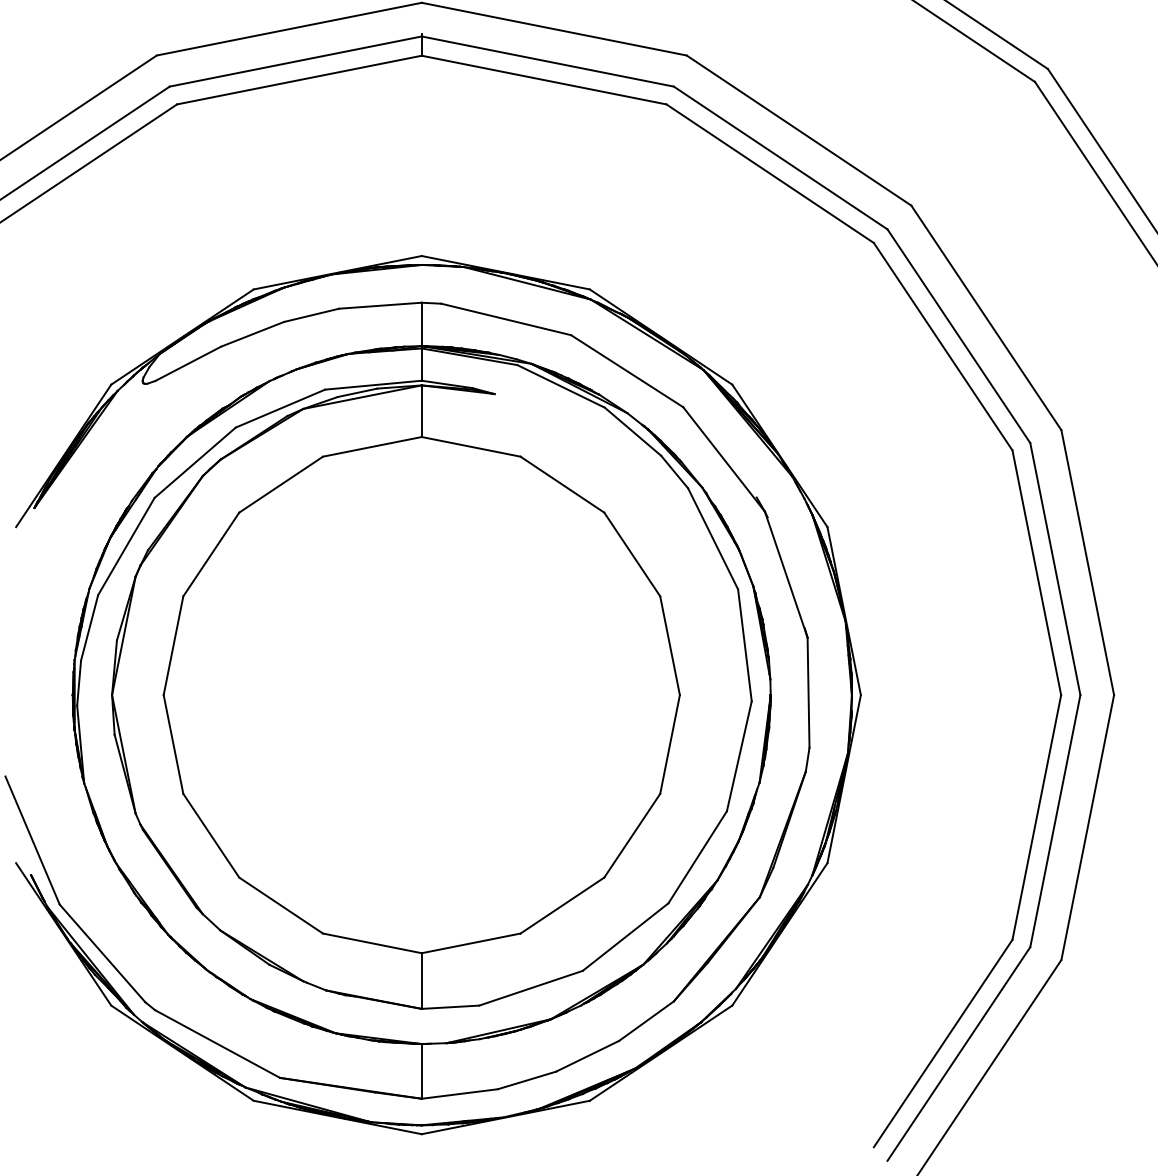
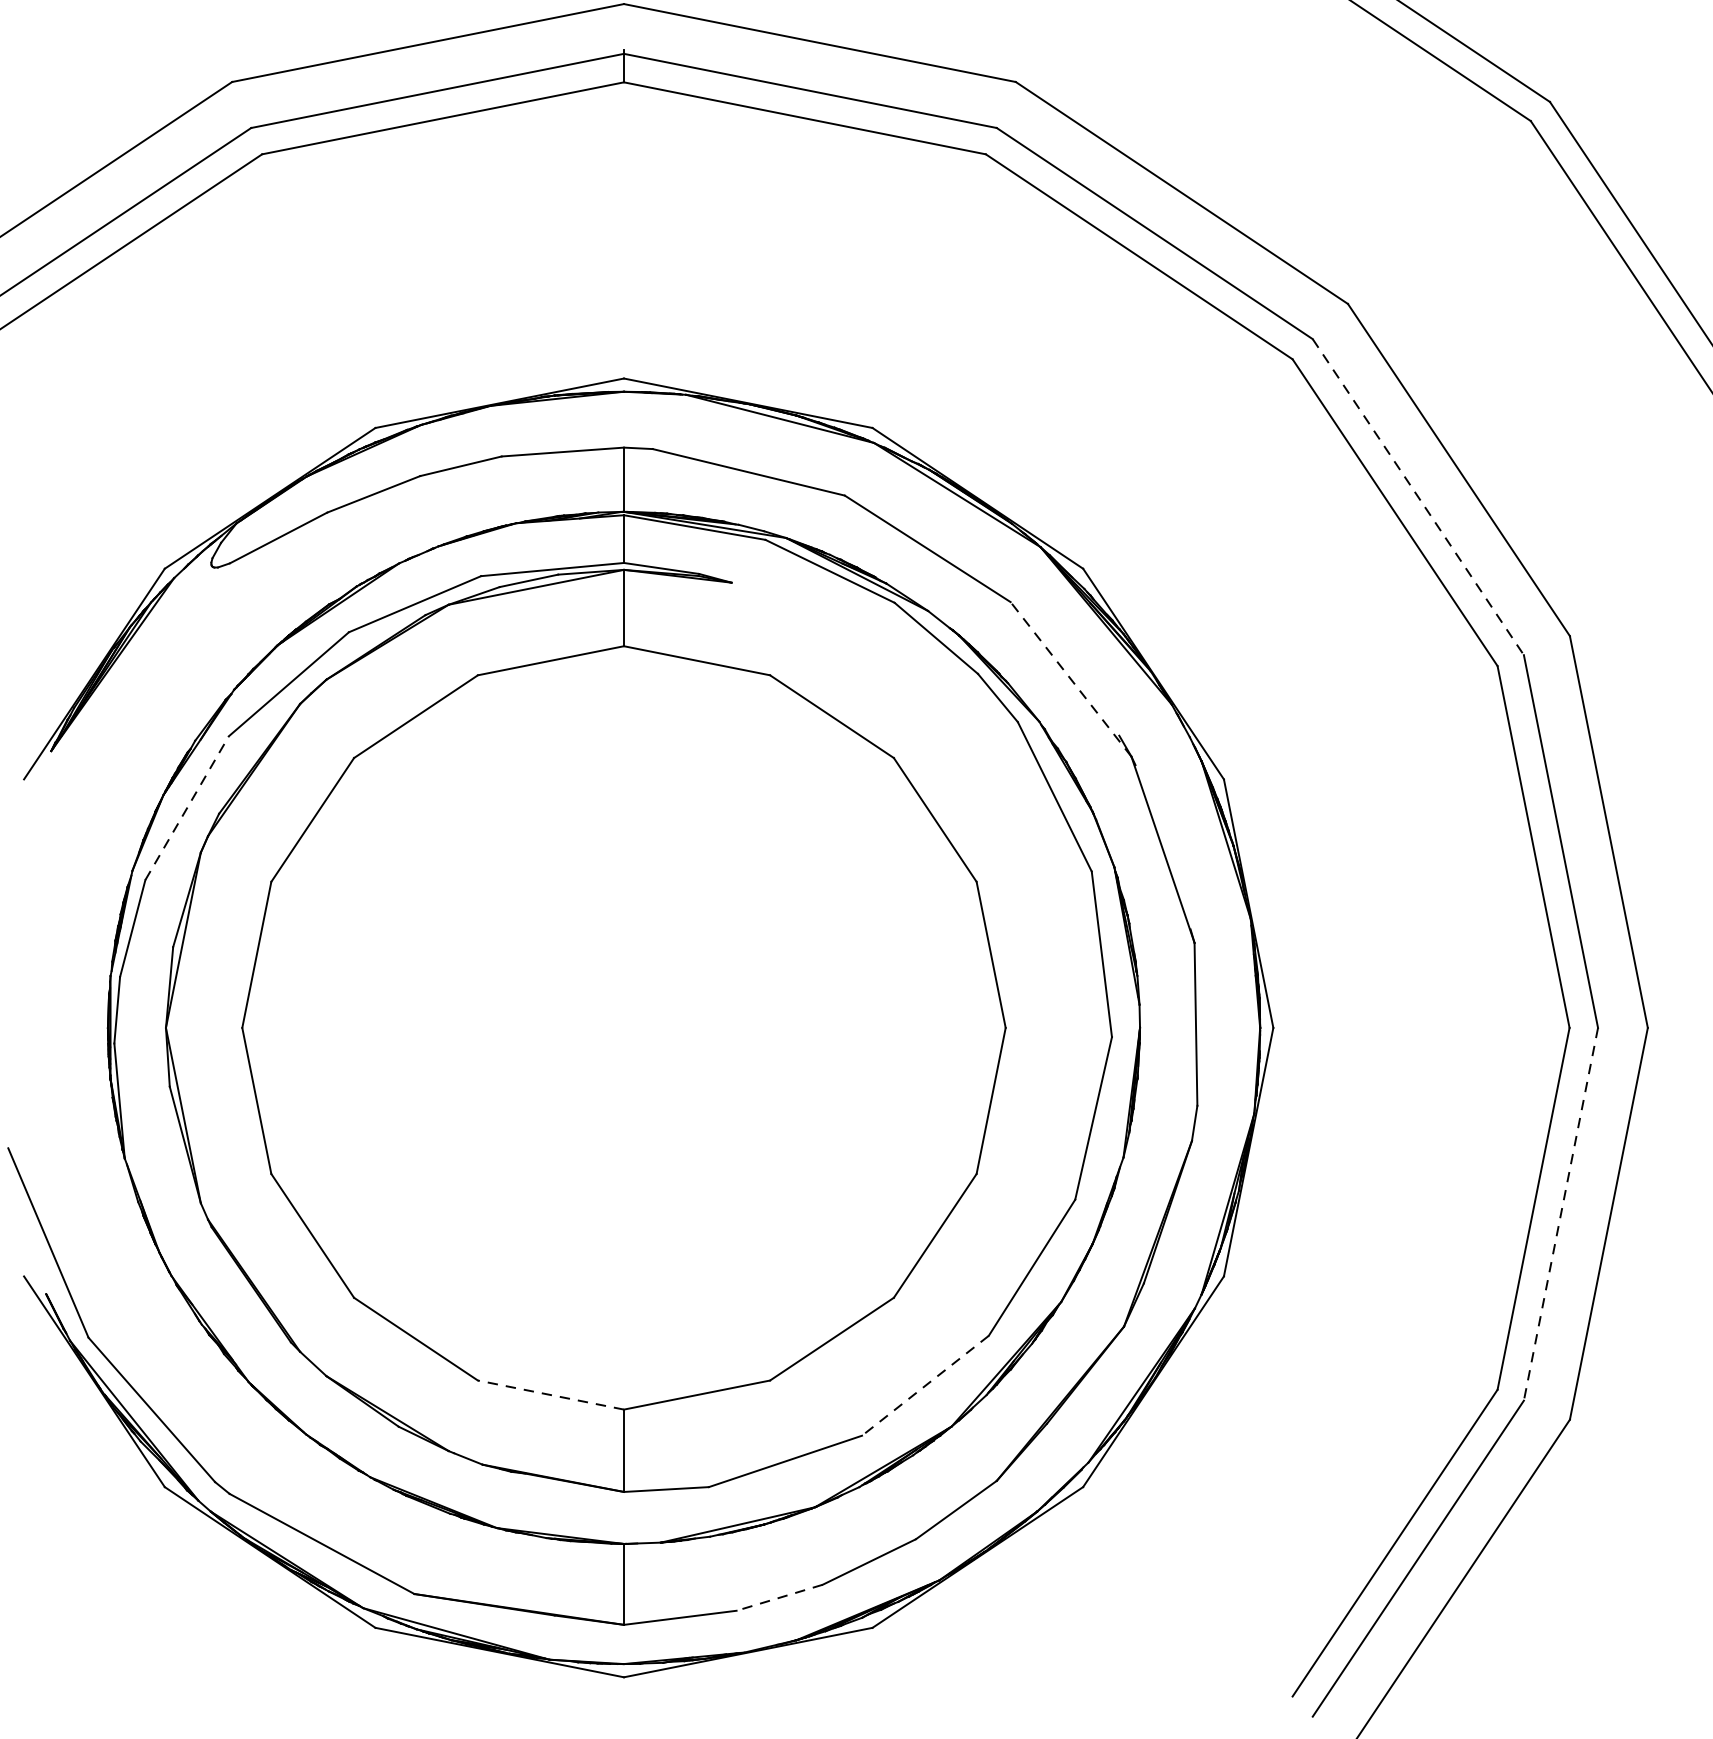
line: (959, 336) -> (1419, 497), solid -> dashed
line: (723, 459) -> (1070, 679), solid -> dashed
line: (126, 546) -> (187, 808), solid -> dashed
line: (1055, 821) -> (1561, 1214), solid -> dashed
line: (625, 937) -> (925, 1386), solid -> dashed
line: (371, 943) -> (549, 1395), solid -> dashed
line: (526, 1080) -> (778, 1597), solid -> dashed

